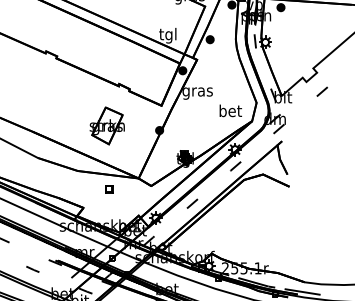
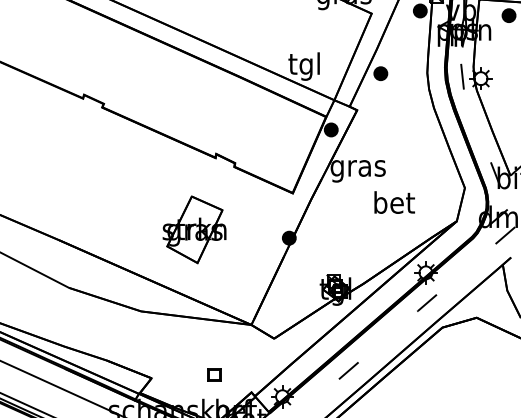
text: (230, 110) -> (394, 201), moved
part: (109, 189) -> (214, 375), moved

